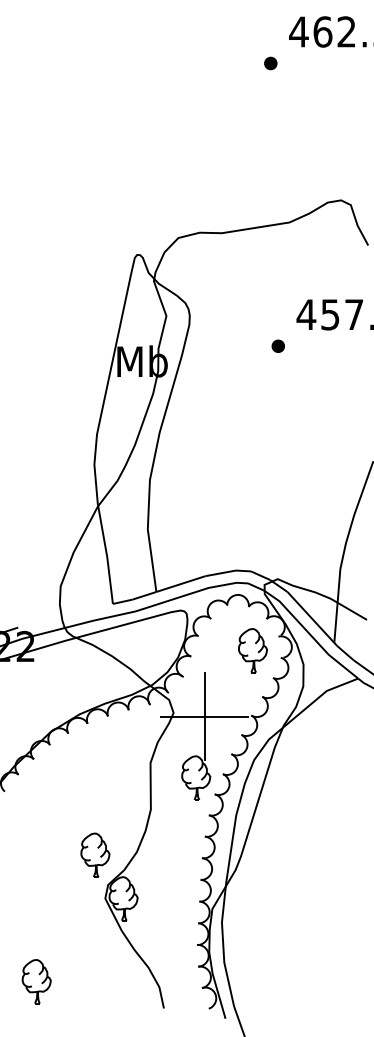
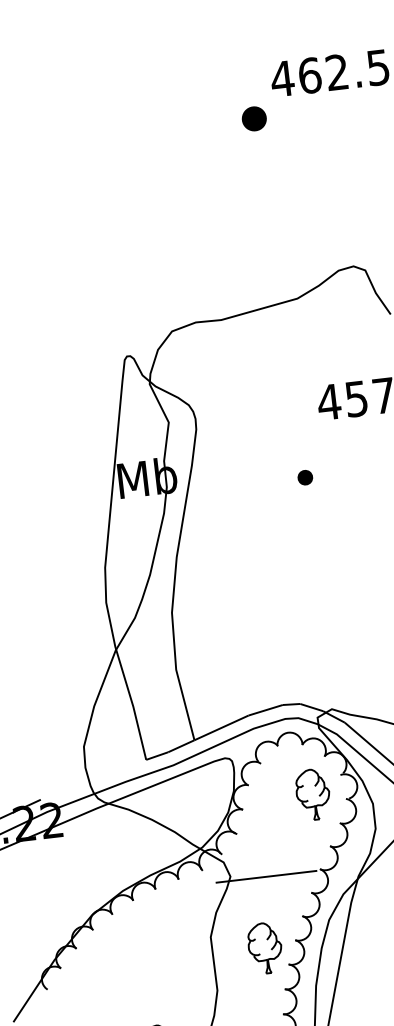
part: (270, 63) -> (254, 118), size x1.6
part: (277, 345) -> (304, 476), moved
line: (204, 716) -> (266, 876), removed

